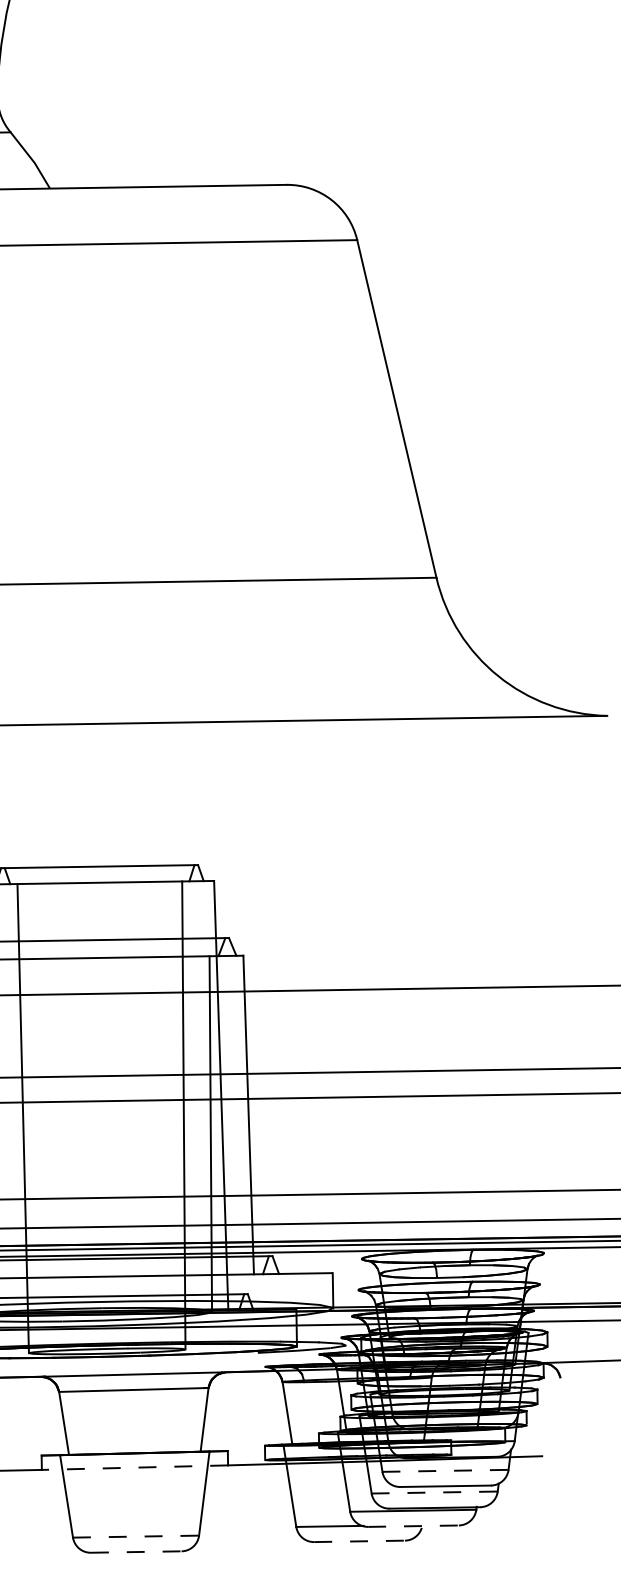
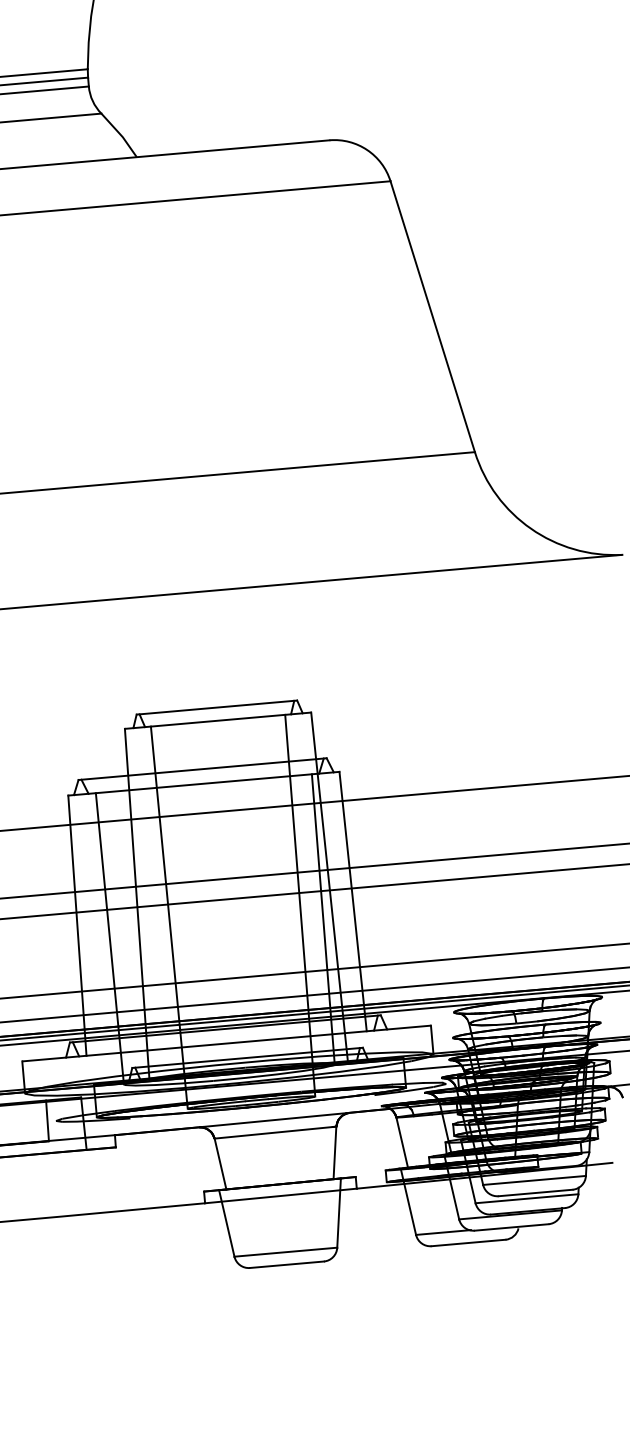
line: (134, 1468) -> (280, 1196), dashed -> solid
line: (445, 1470) -> (534, 1180), dashed -> solid
line: (434, 1492) -> (526, 1198), dashed -> solid
line: (414, 1526) -> (512, 1227), dashed -> solid
line: (135, 1536) -> (285, 1252), dashed -> solid
line: (360, 1540) -> (469, 1242), dashed -> solid
line: (136, 1551) -> (287, 1264), dashed -> solid

